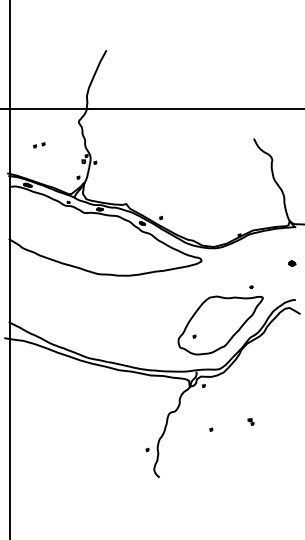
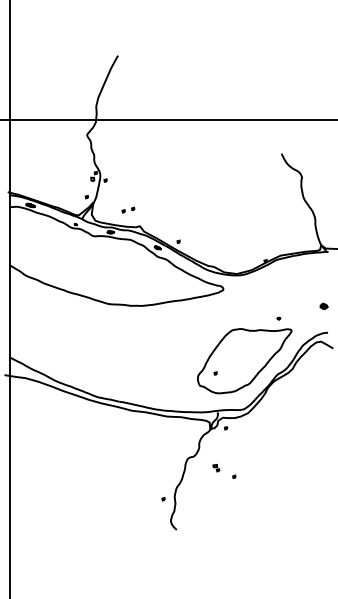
part: (39, 144) -> (128, 209), moved
part: (291, 262) -> (323, 305), moved
part: (251, 422) -> (216, 468), moved

